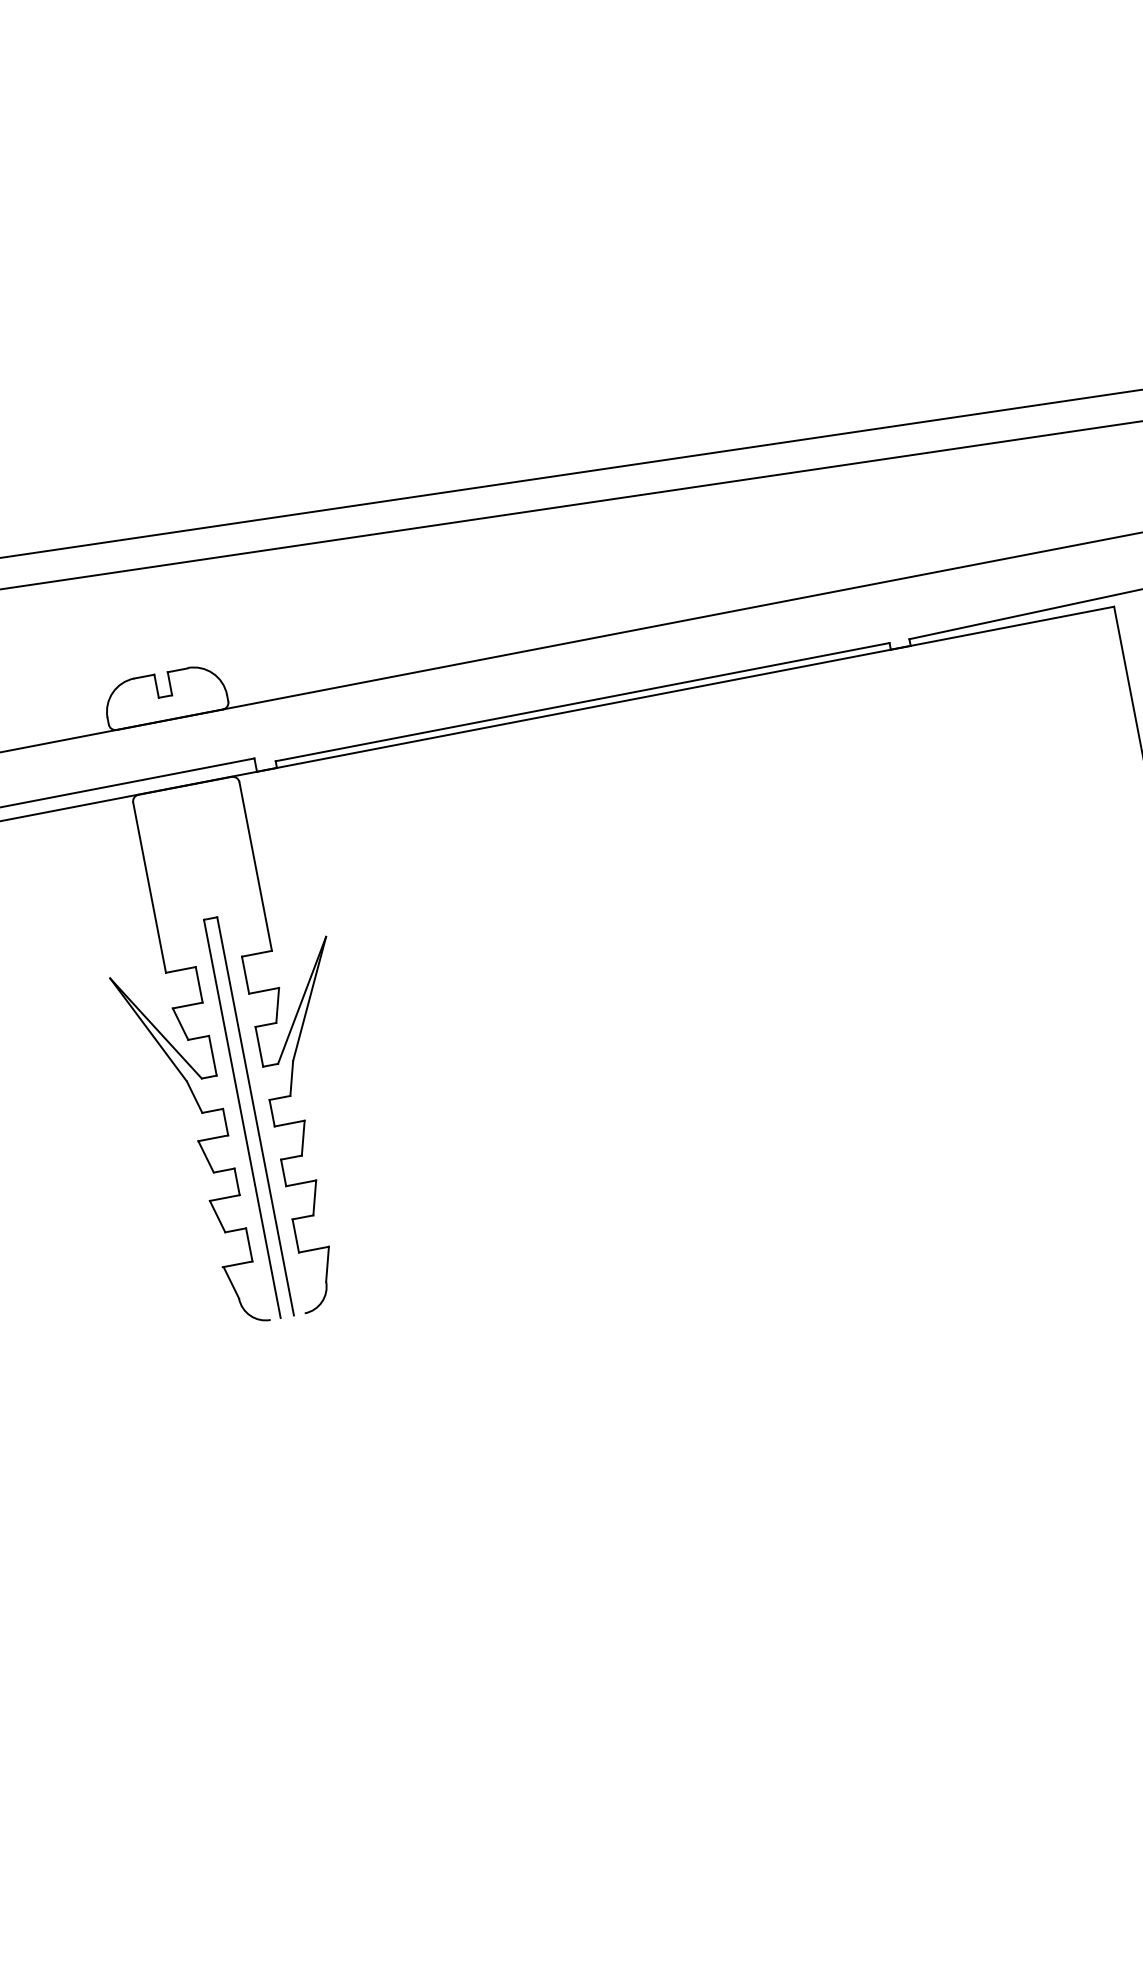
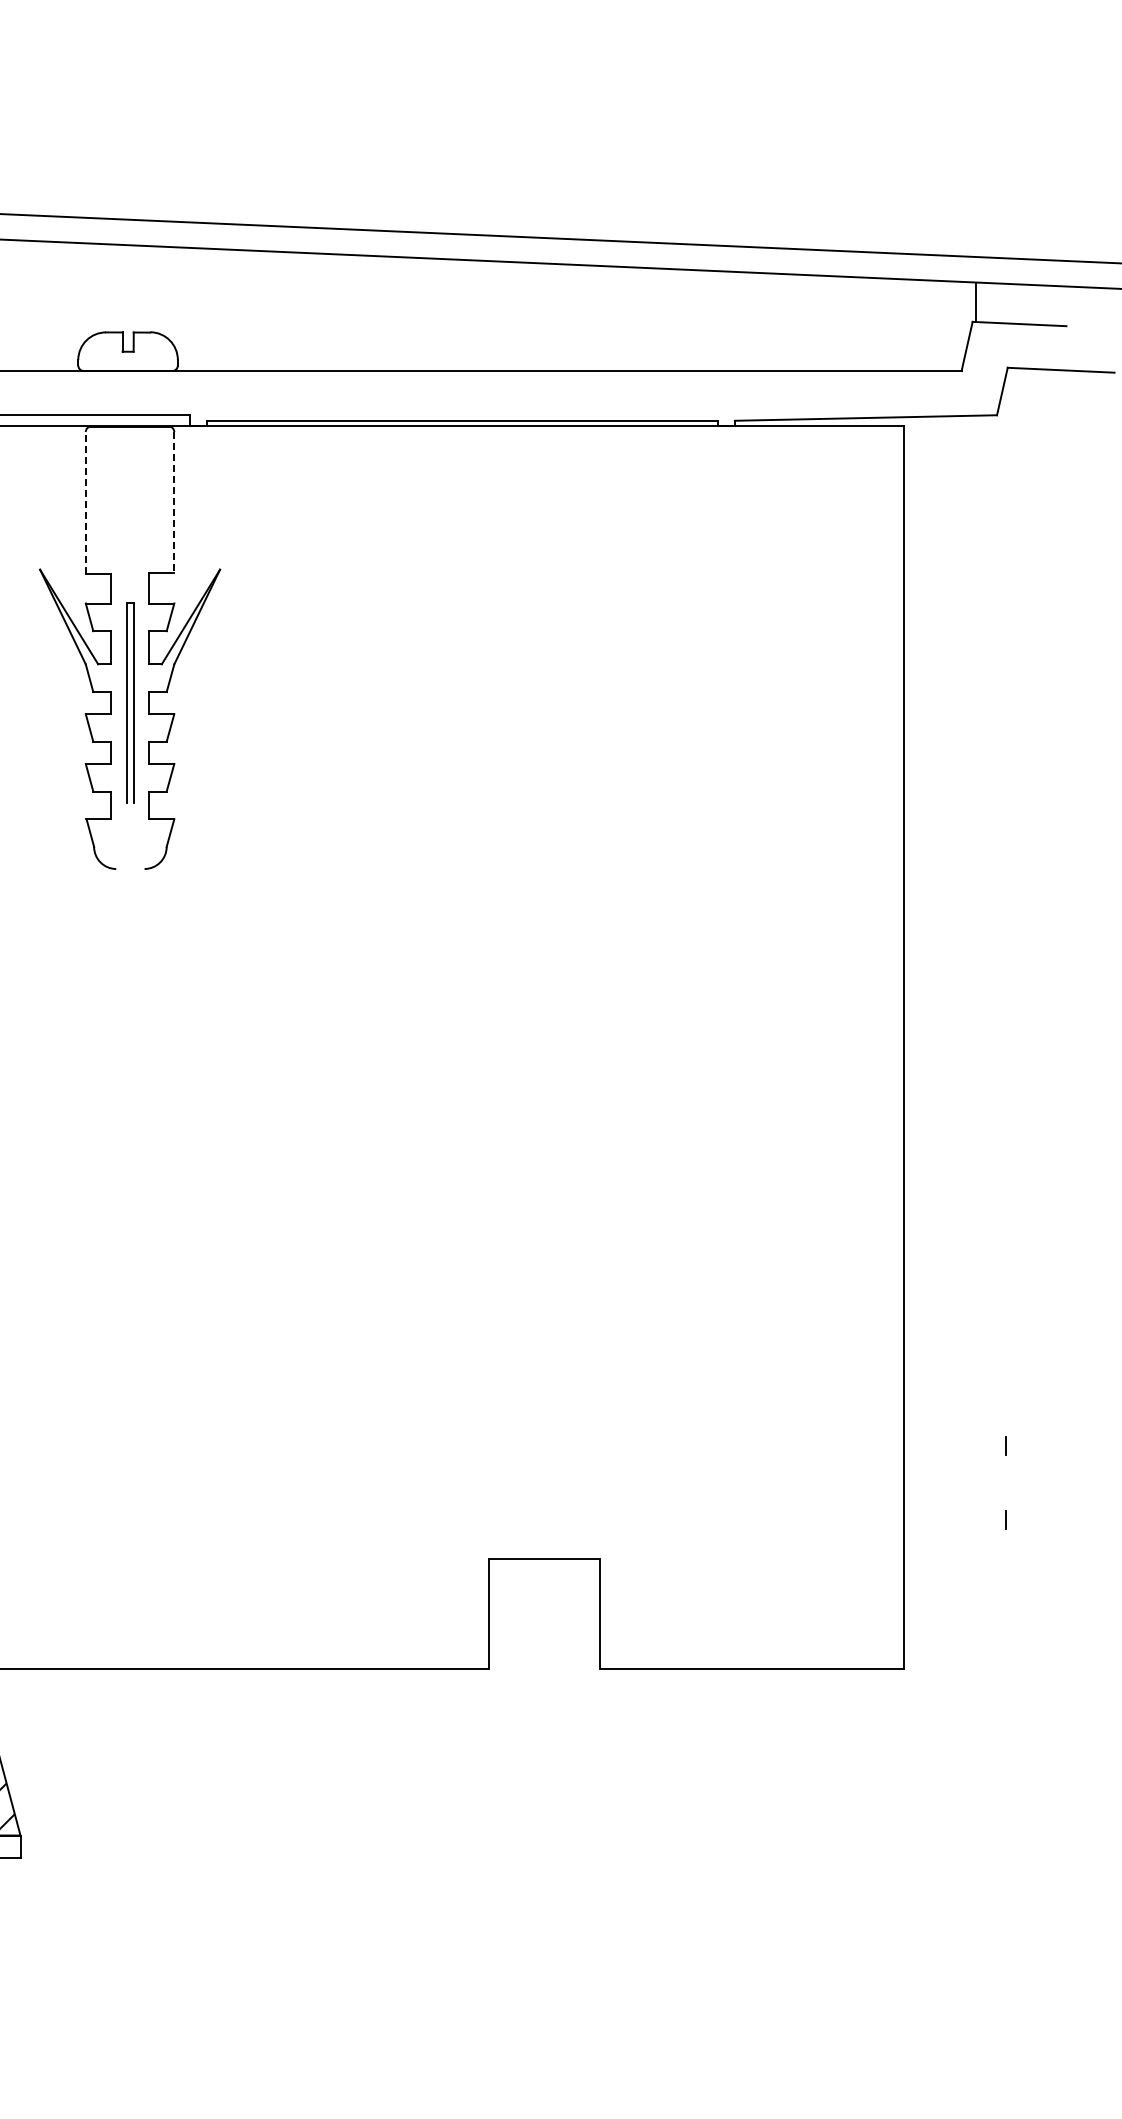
line: (255, 866) -> (174, 502), solid -> dashed
line: (149, 887) -> (85, 502), solid -> dashed
part: (249, 1116) -> (130, 702), size x0.6

